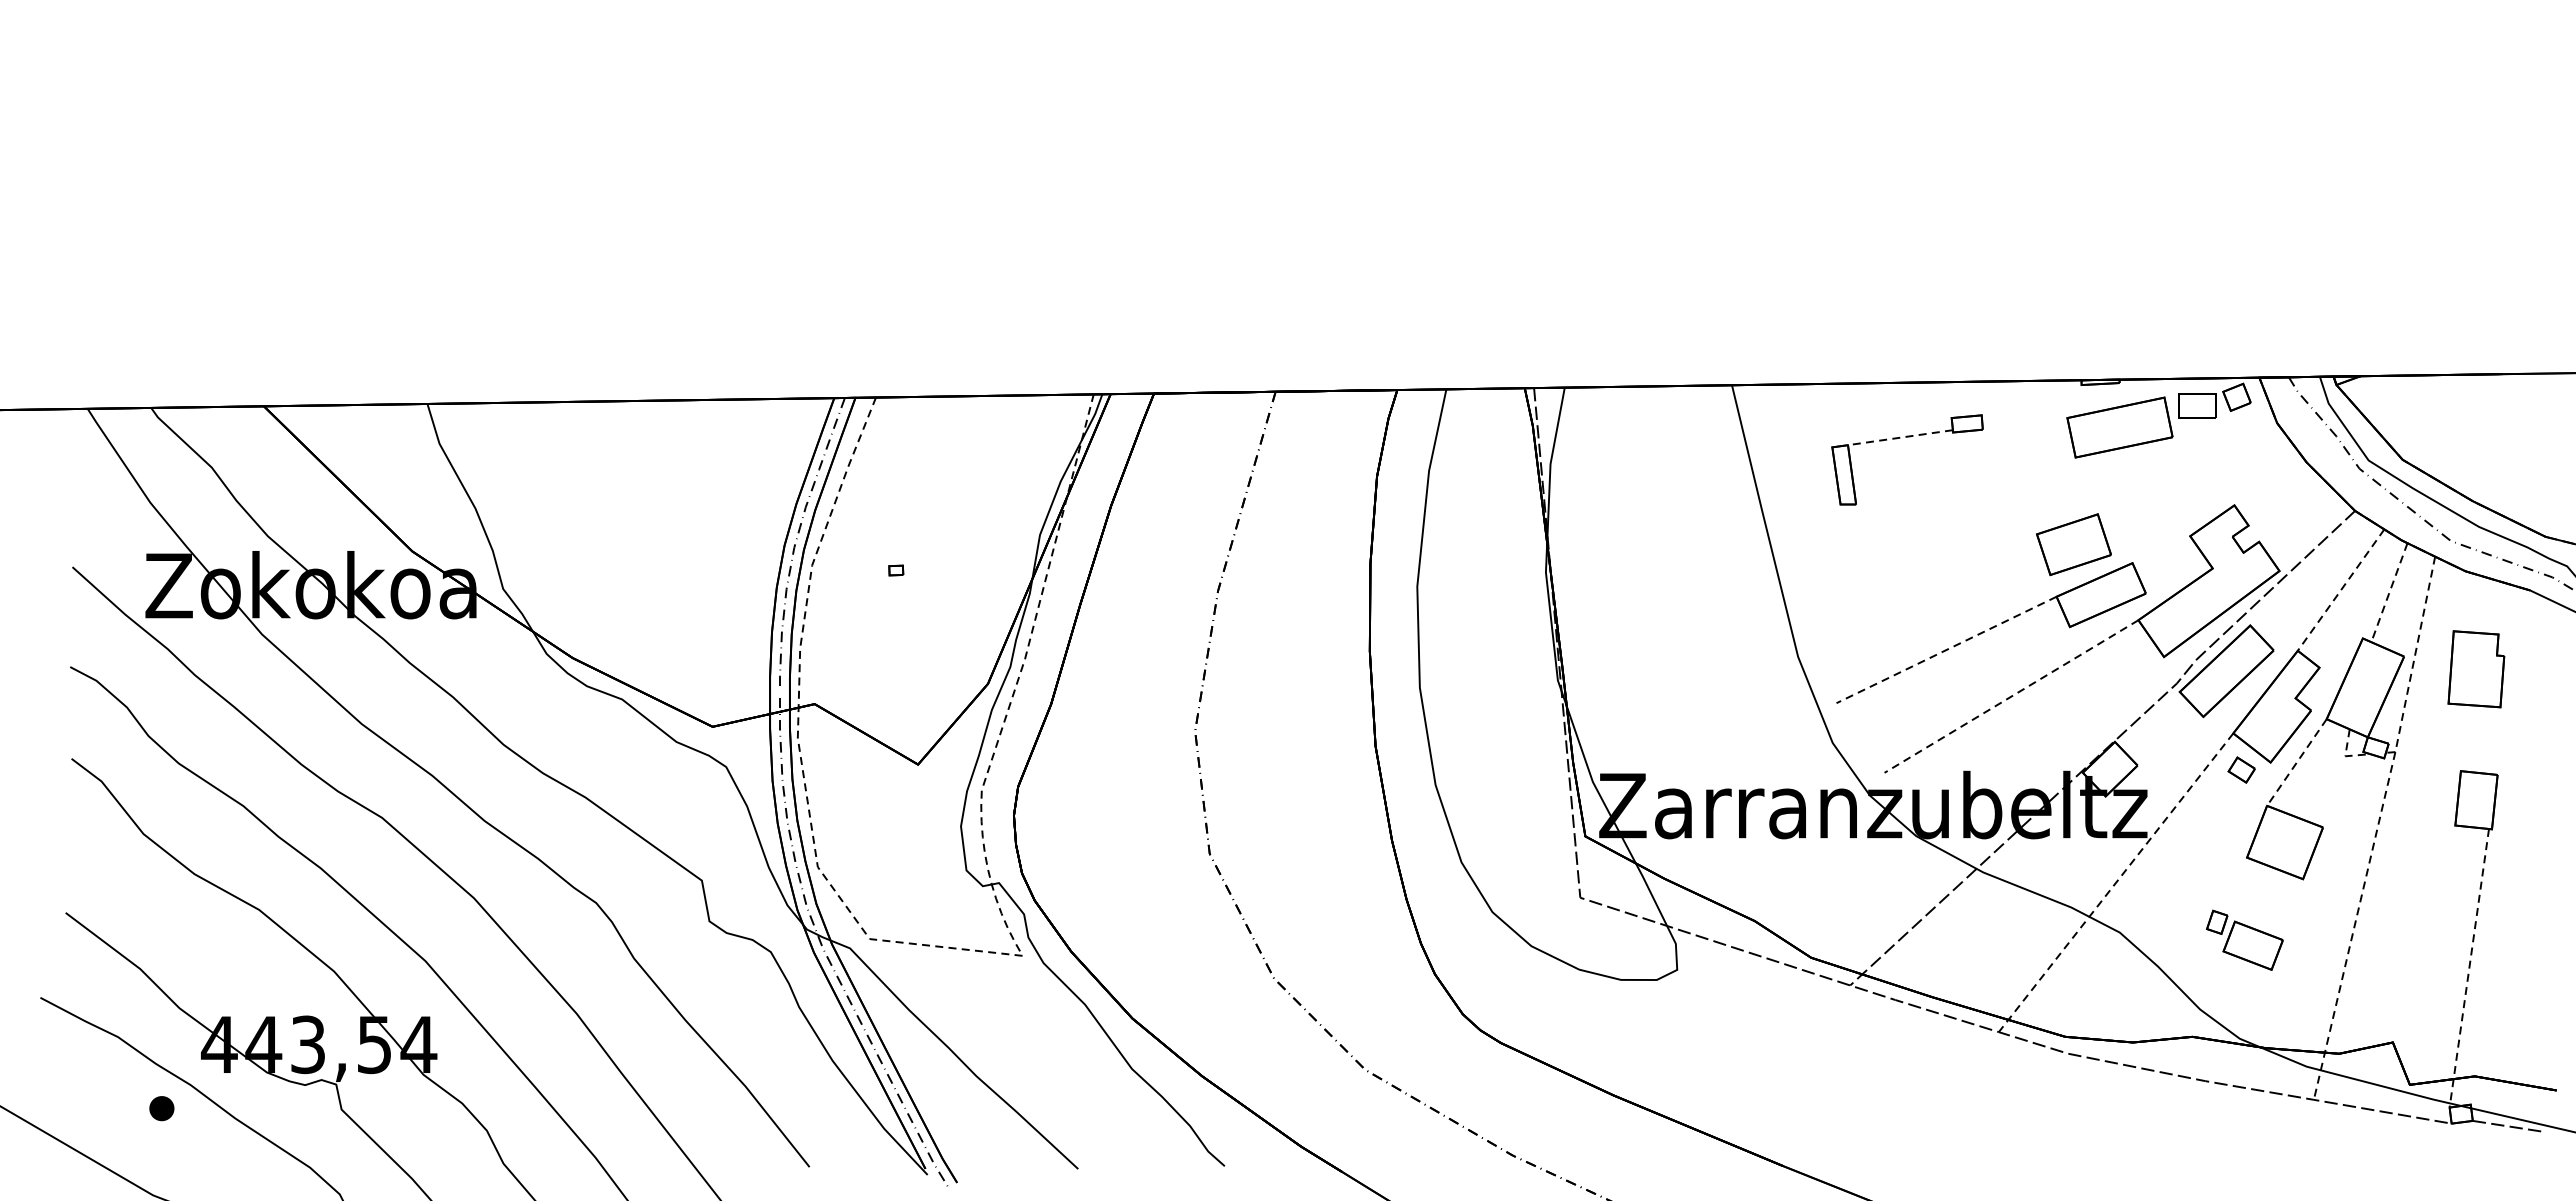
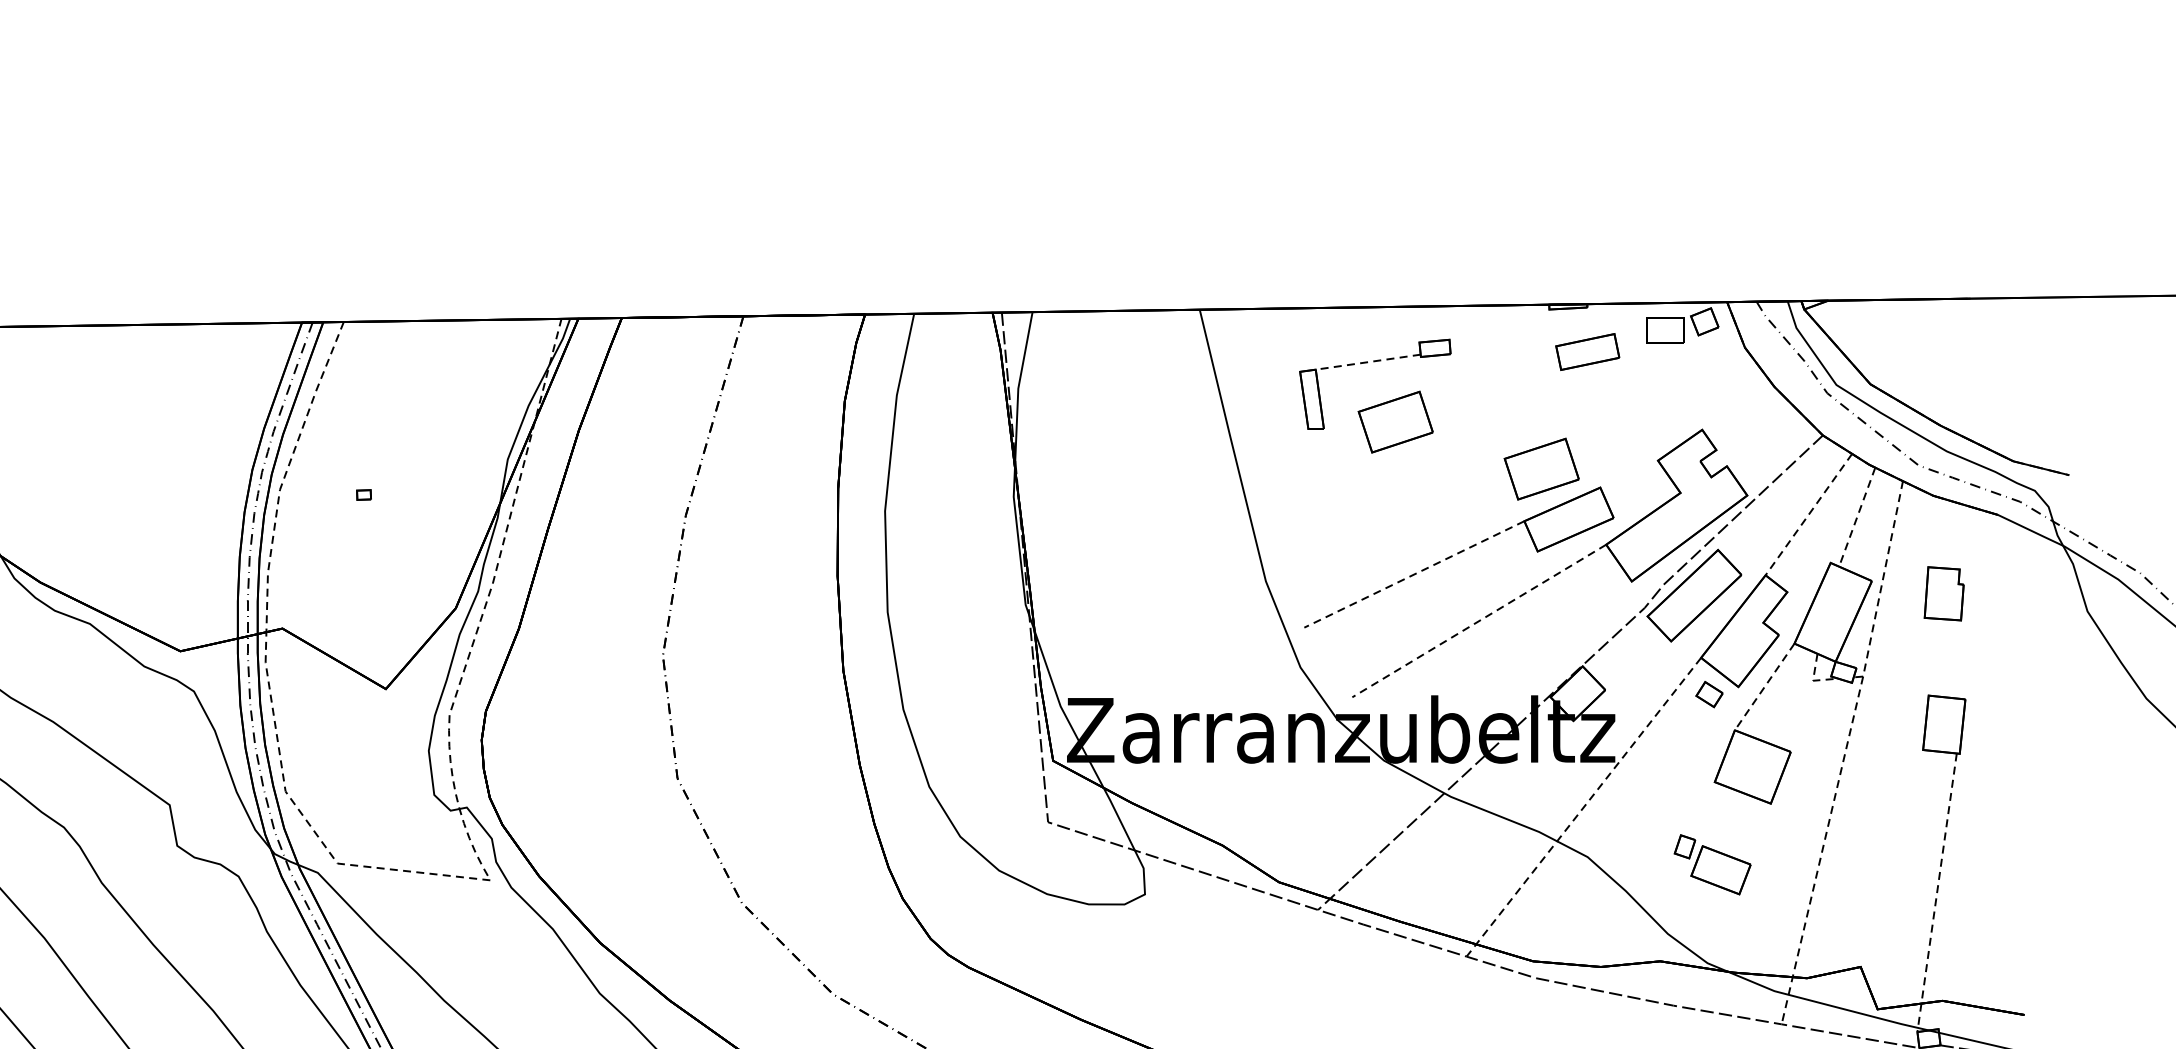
part: (2119, 427) -> (1587, 351), size x0.6
part: (1927, 497) -> (1395, 421), added
part: (2476, 669) -> (1944, 593), size x0.7

